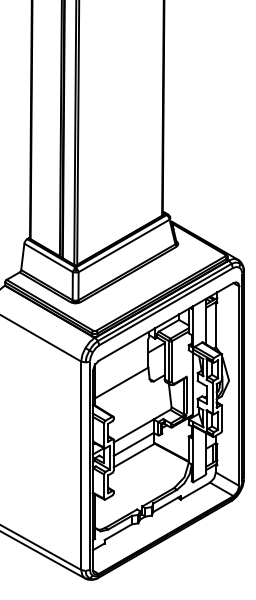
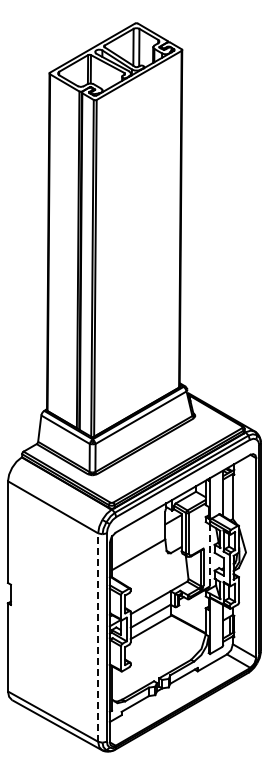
line: (192, 384) -> (209, 556), solid -> dashed
line: (81, 465) -> (98, 637), solid -> dashed

